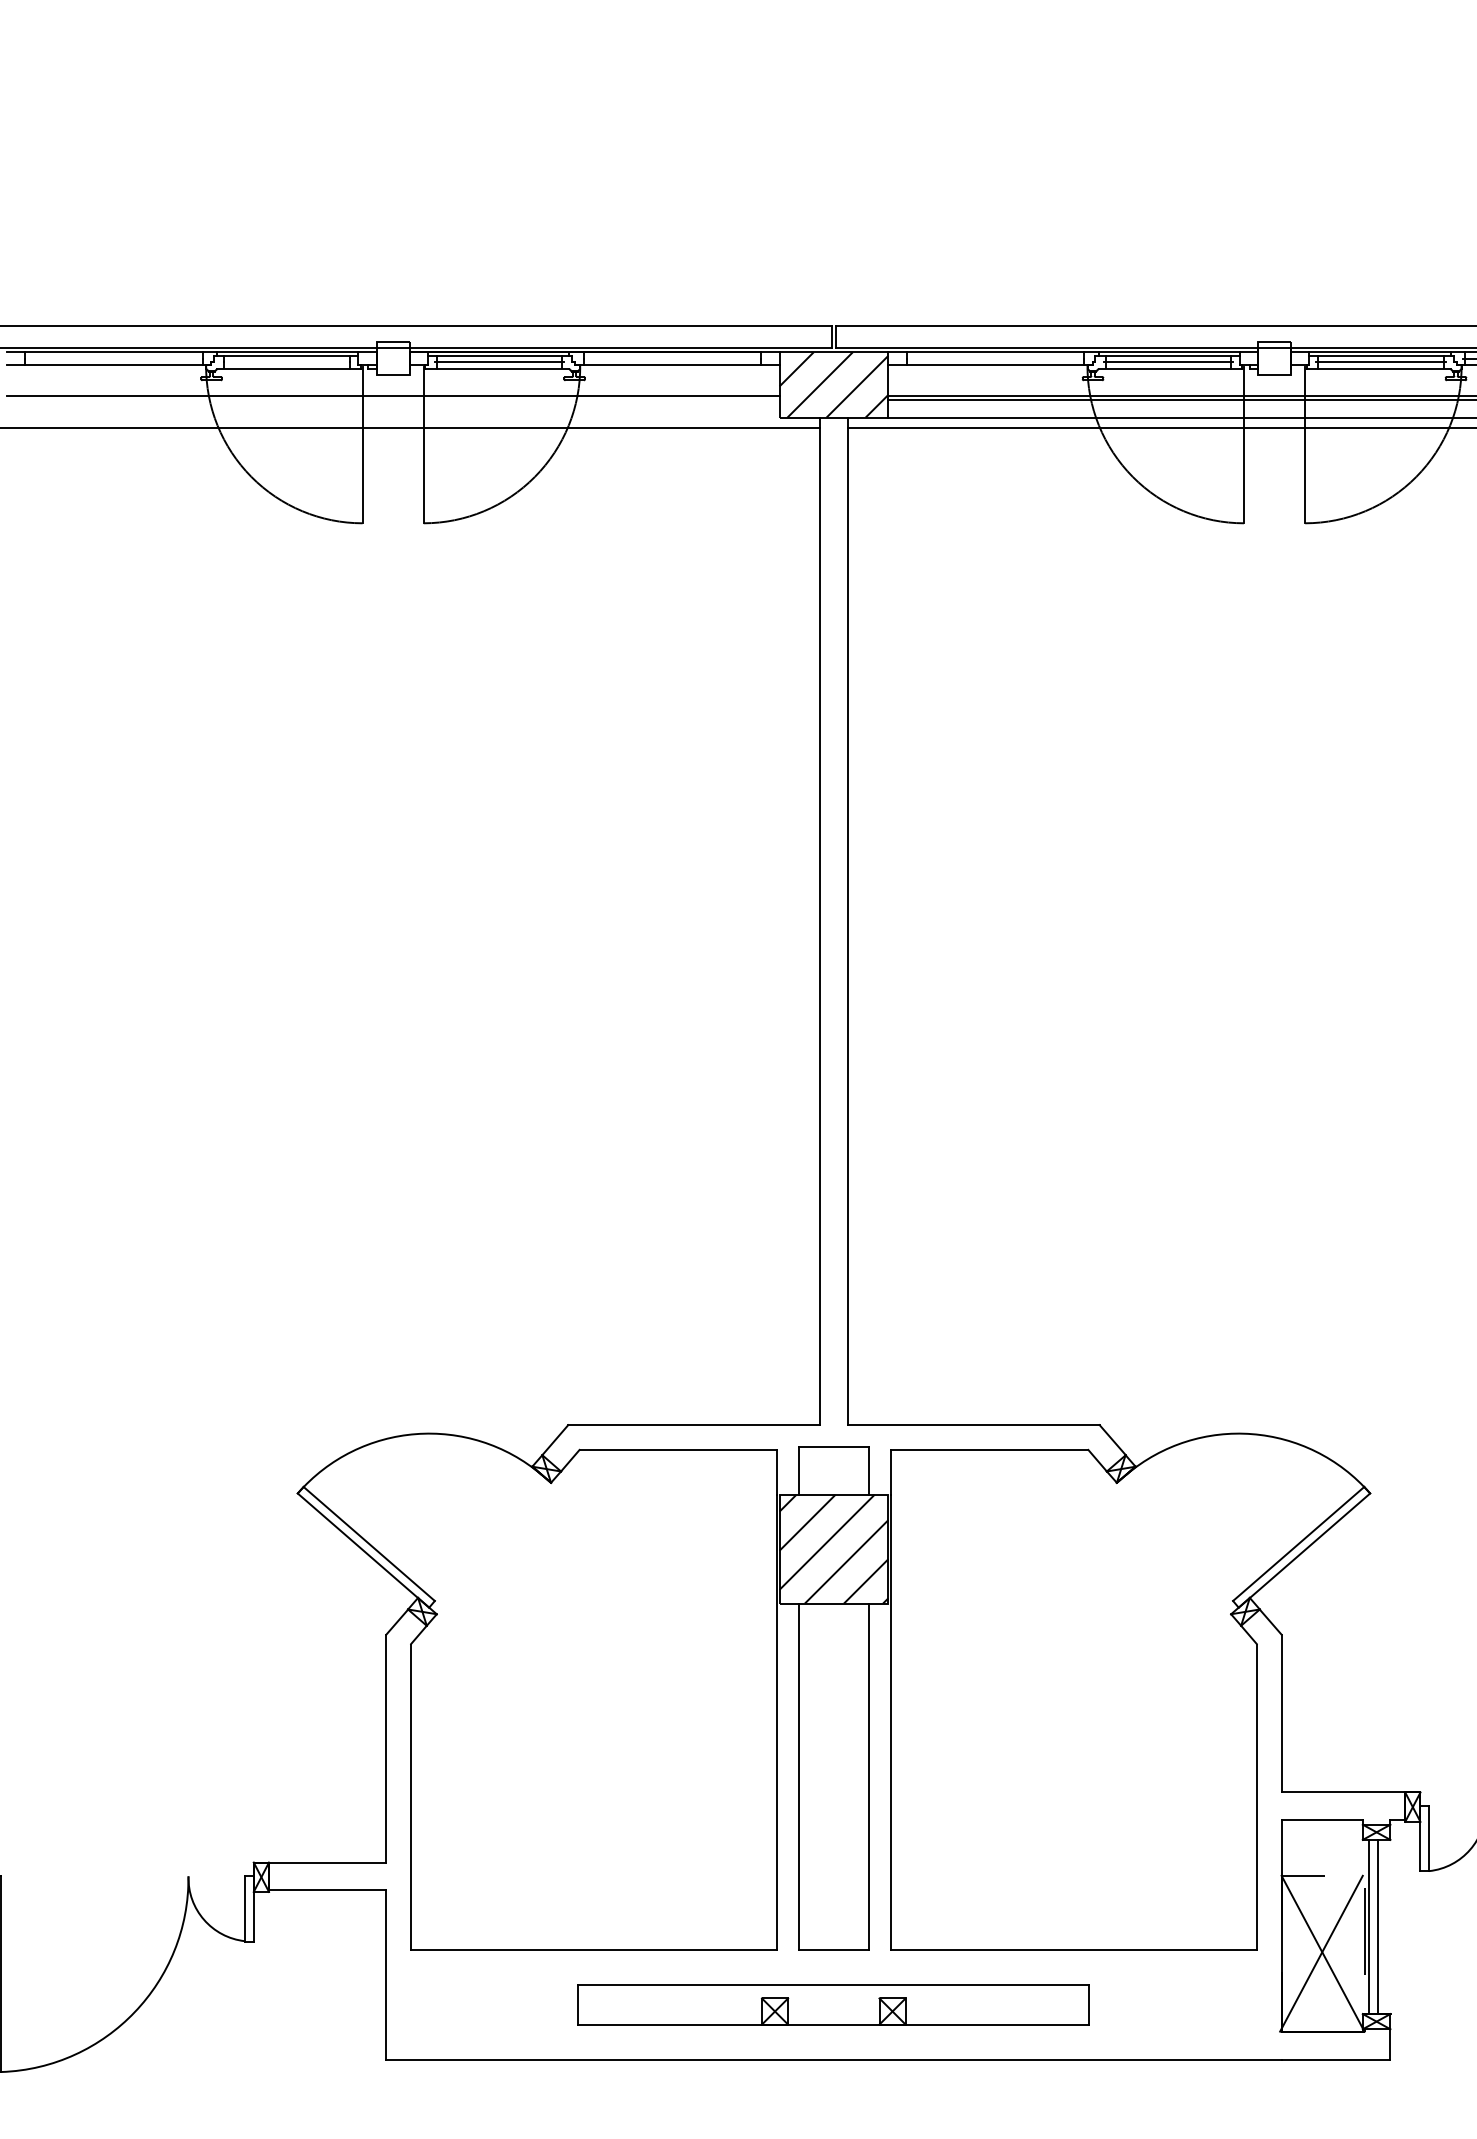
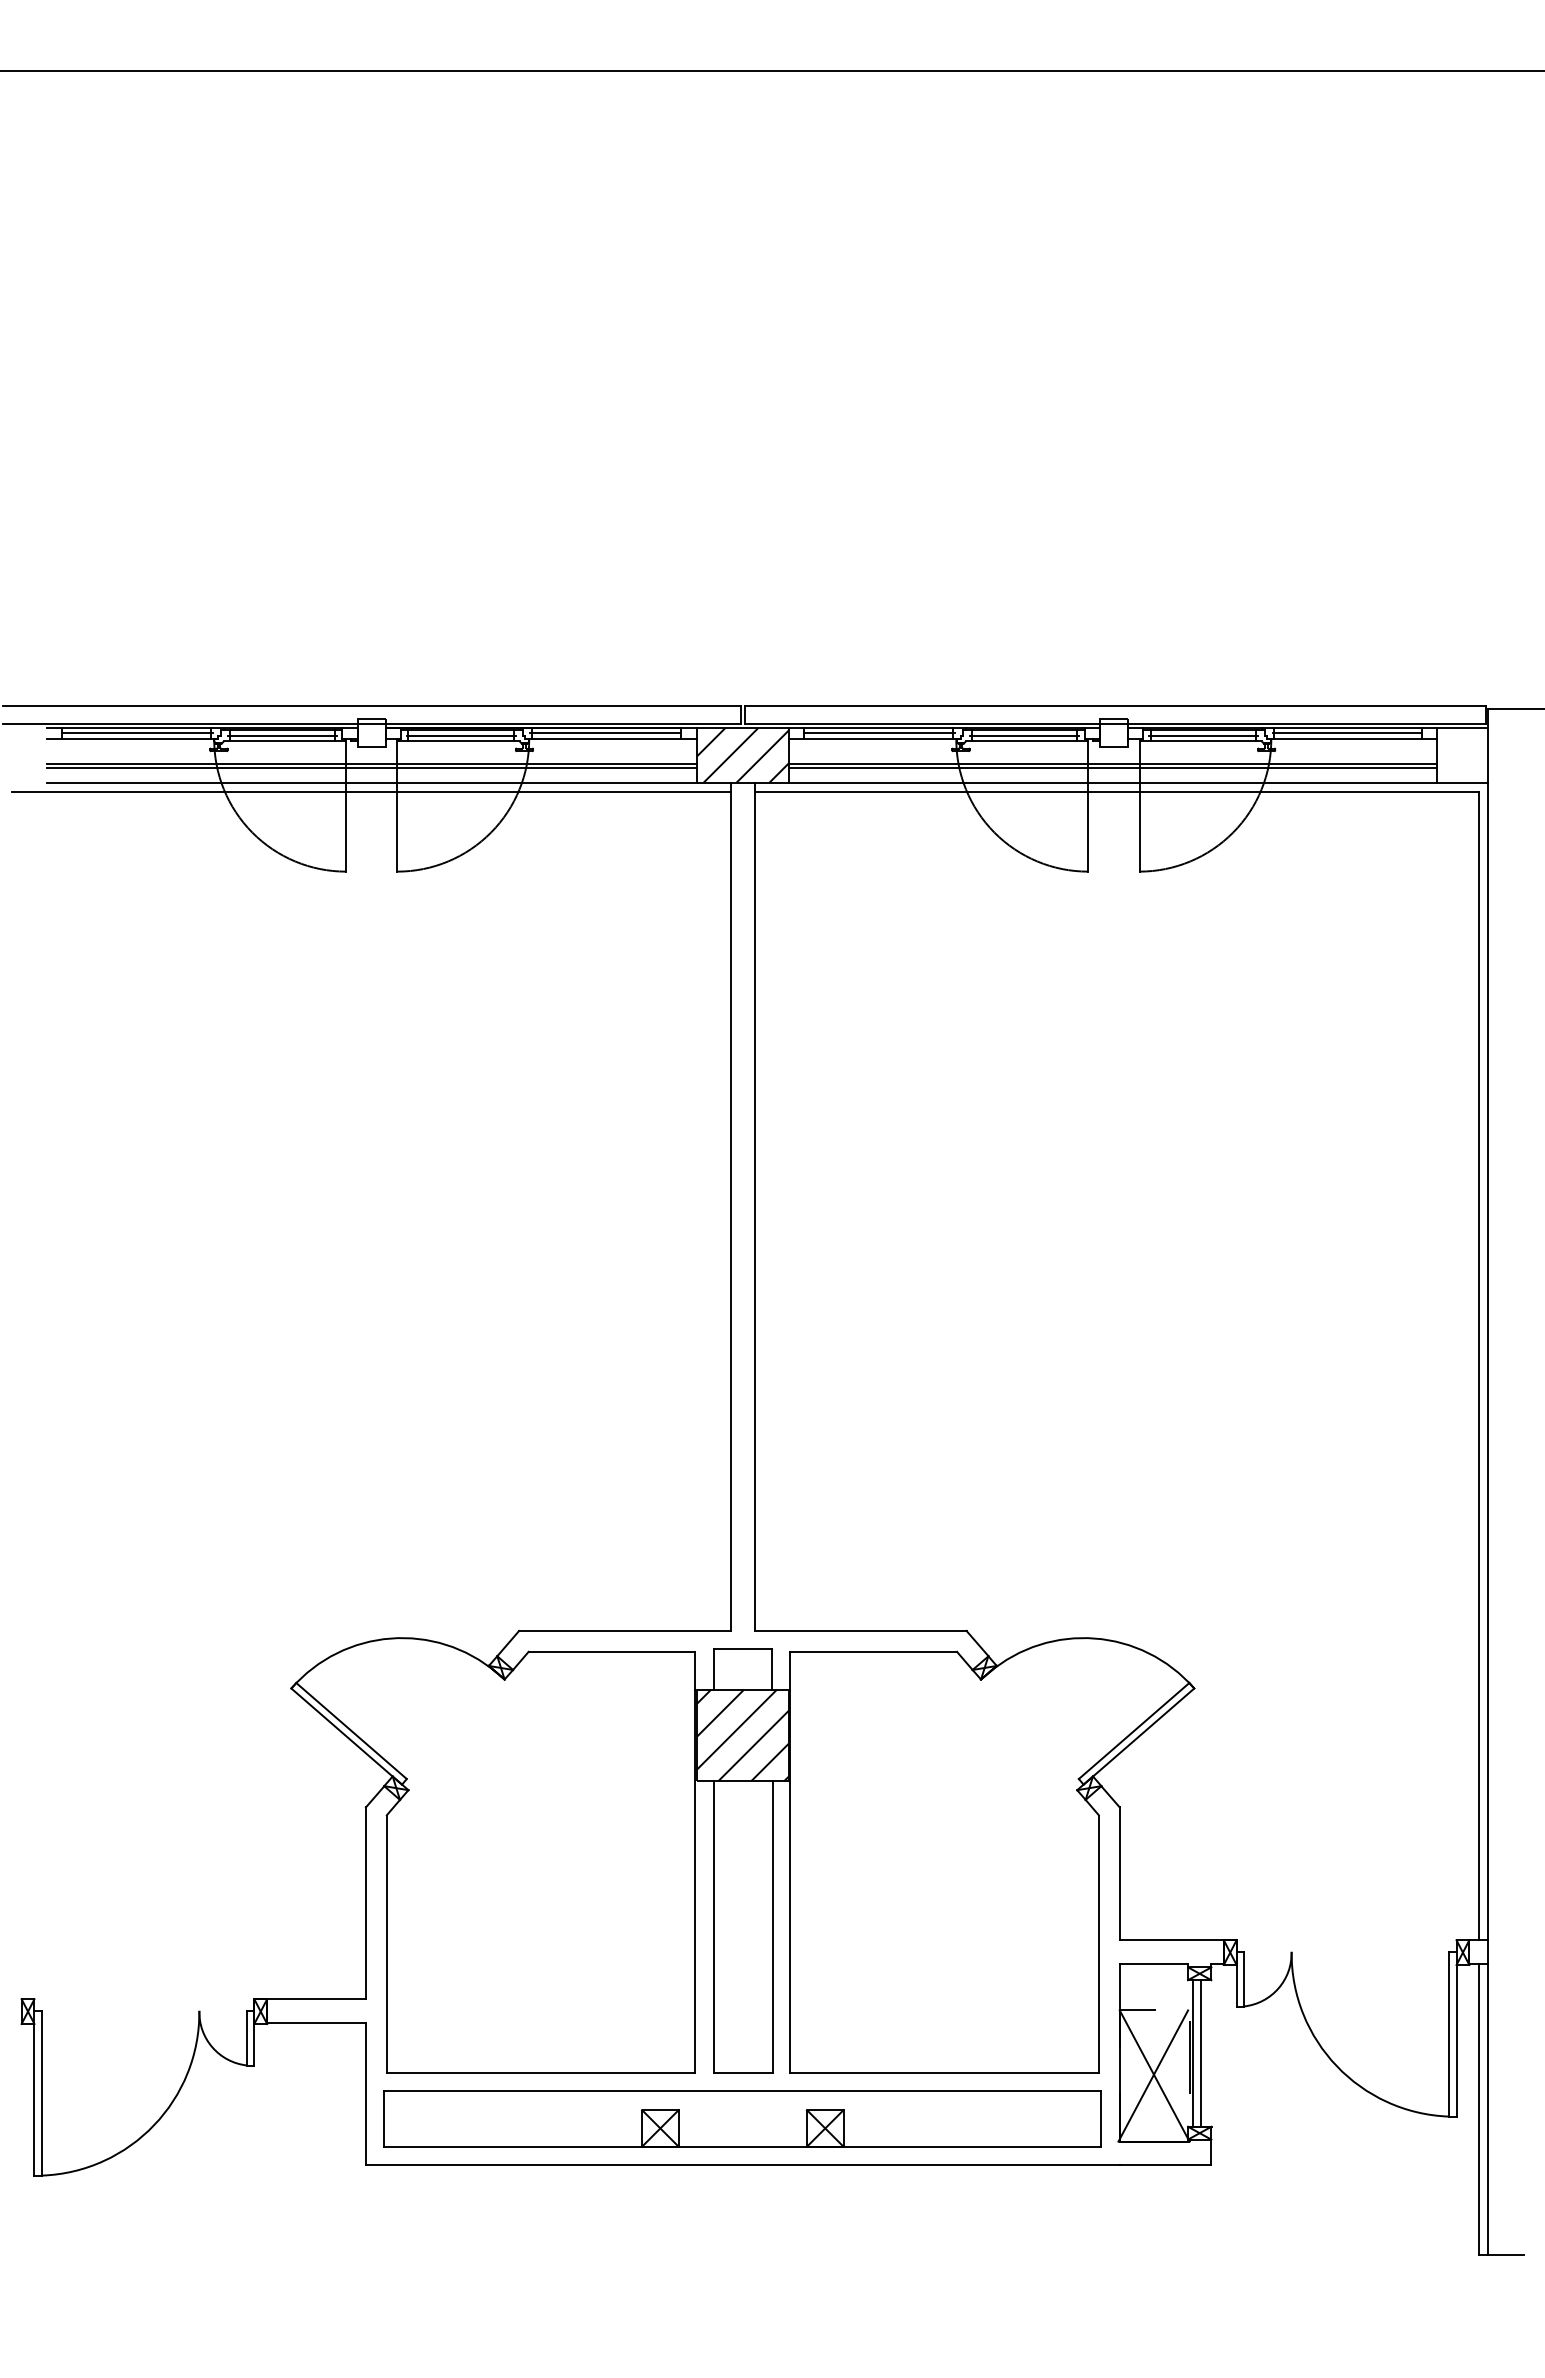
line: (115, 359) -> (137, 733), added
line: (670, 359) -> (605, 733), added
line: (996, 359) -> (879, 733), added
line: (286, 361) -> (281, 735), added
line: (392, 399) -> (371, 767), added
line: (392, 417) -> (371, 782), added
part: (833, 2004) -> (742, 2118), size x1.67

